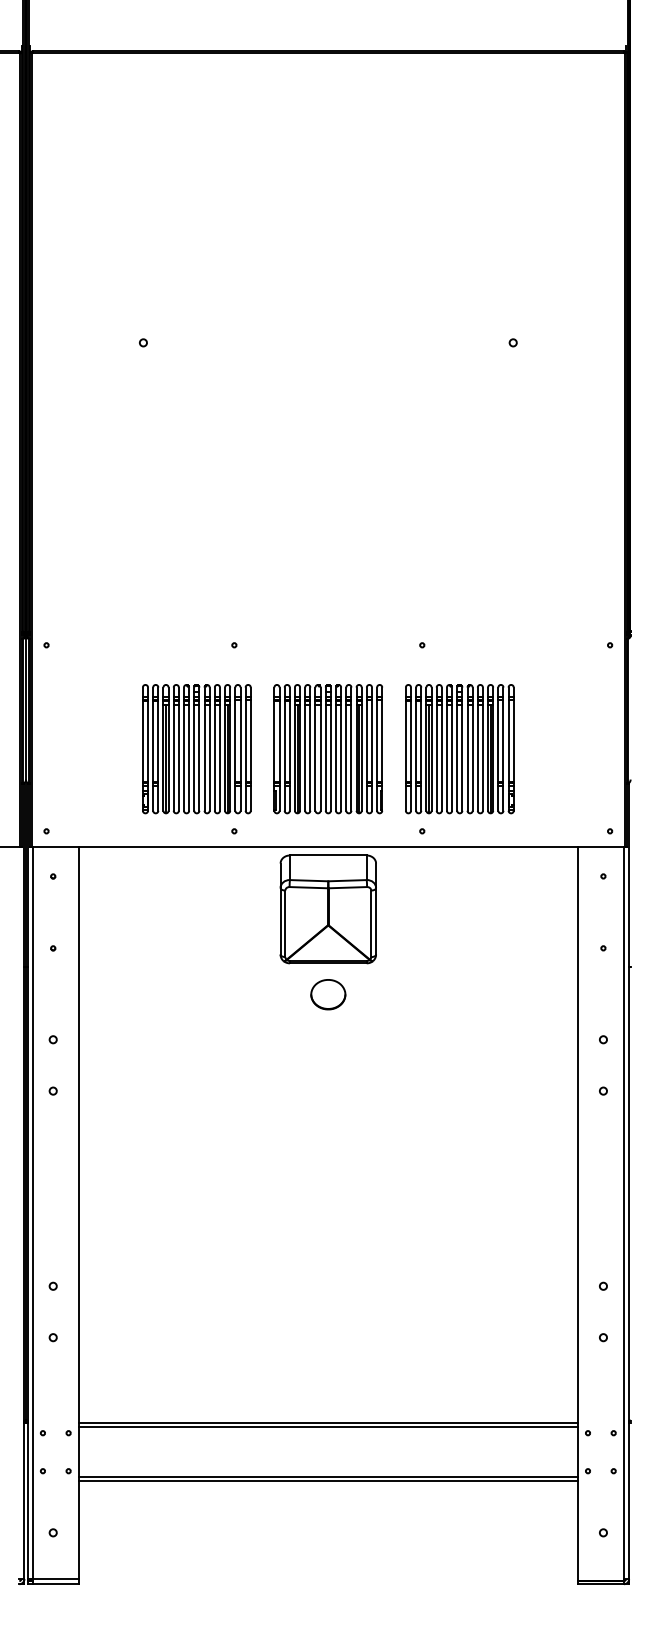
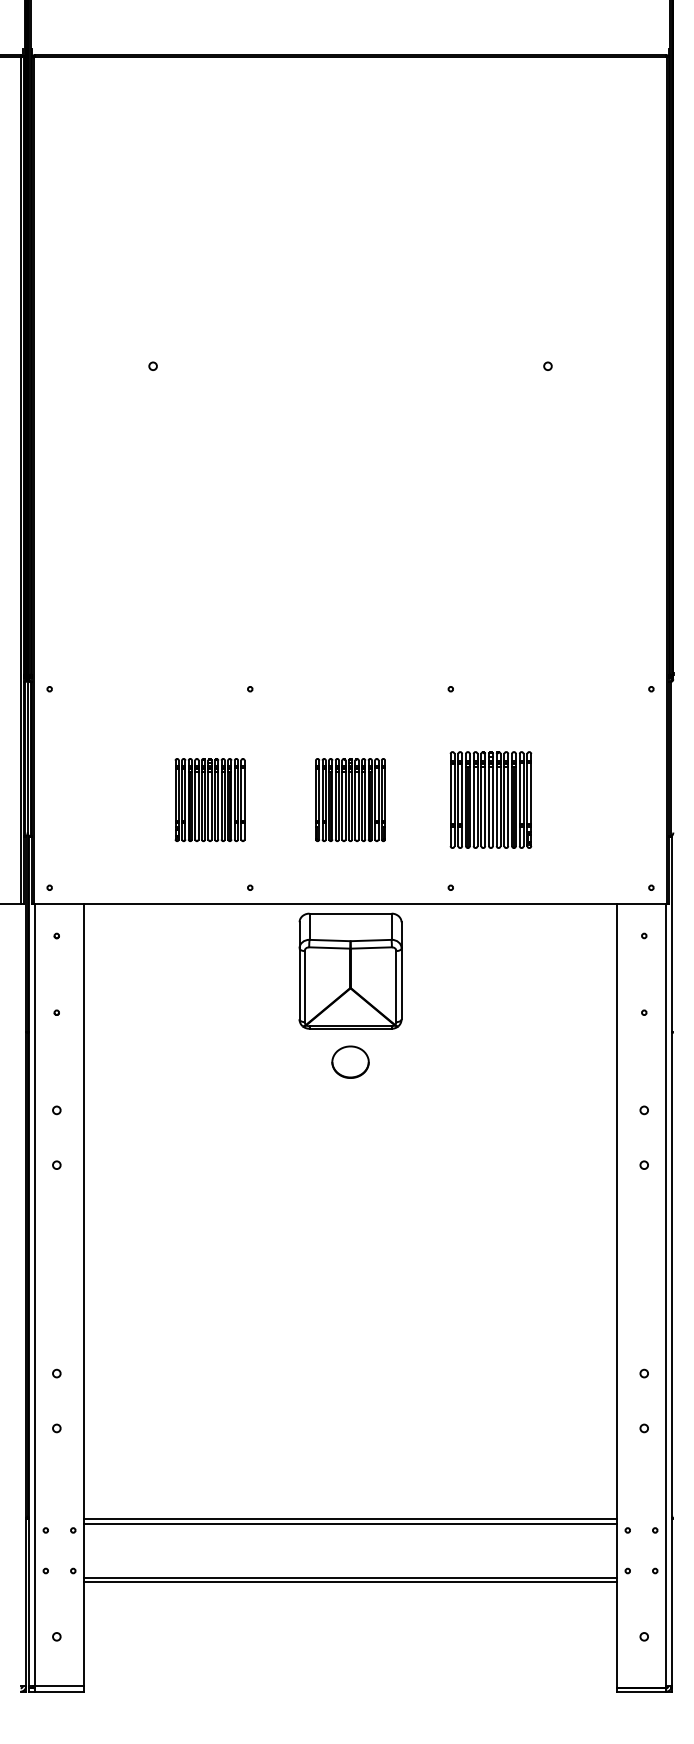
part: (196, 748) -> (209, 799), size x0.6
part: (328, 748) -> (350, 799), size x0.6
part: (459, 748) -> (490, 799), size x0.7

